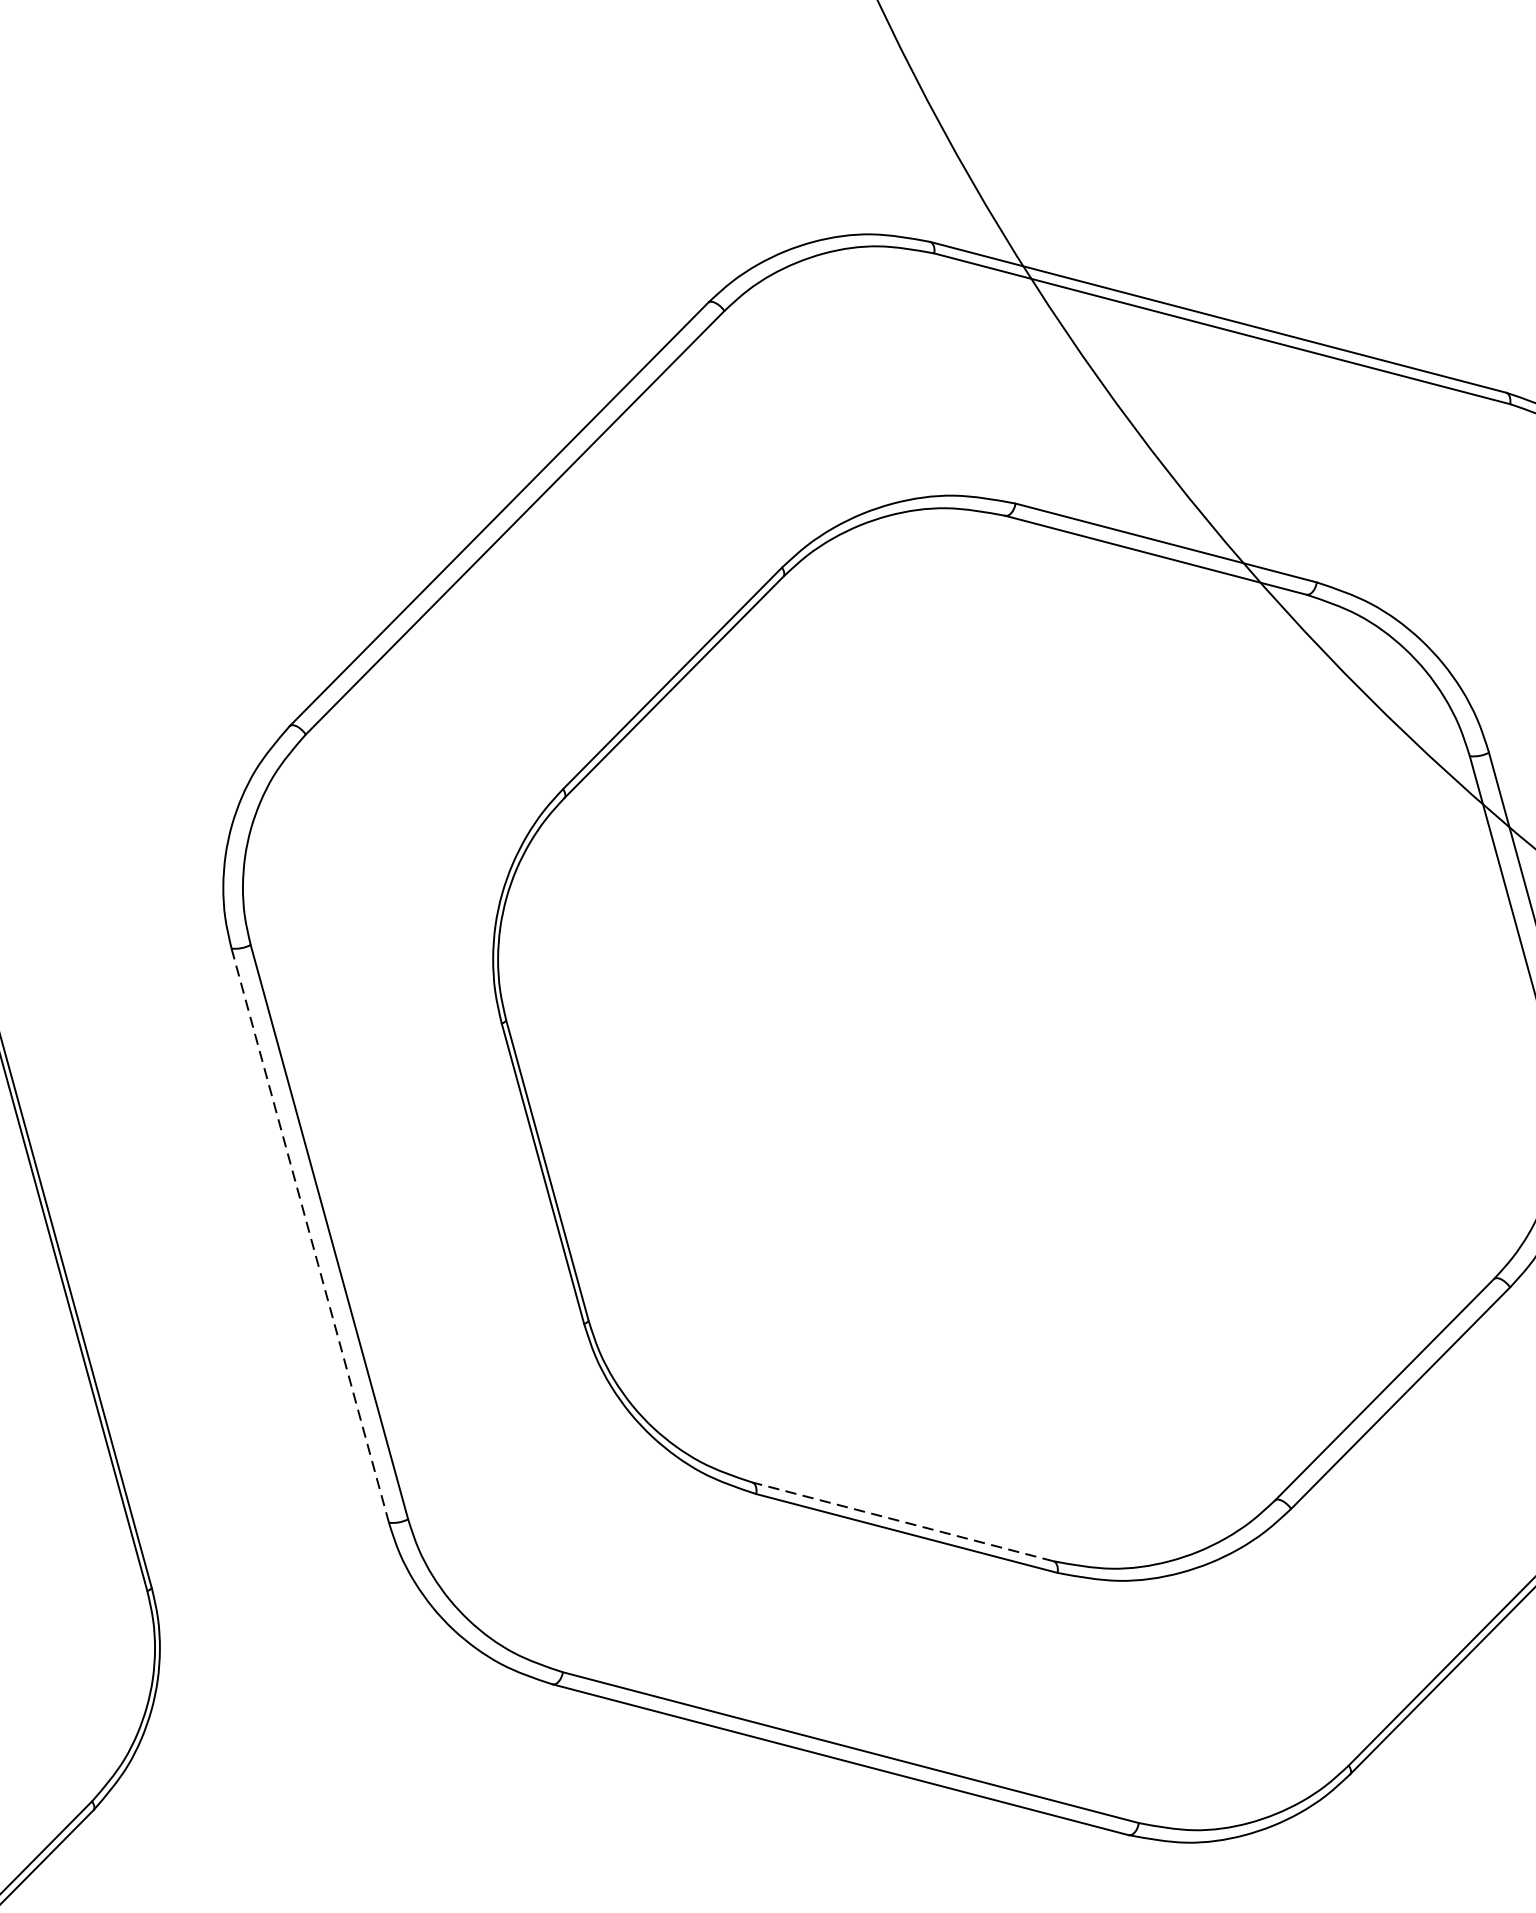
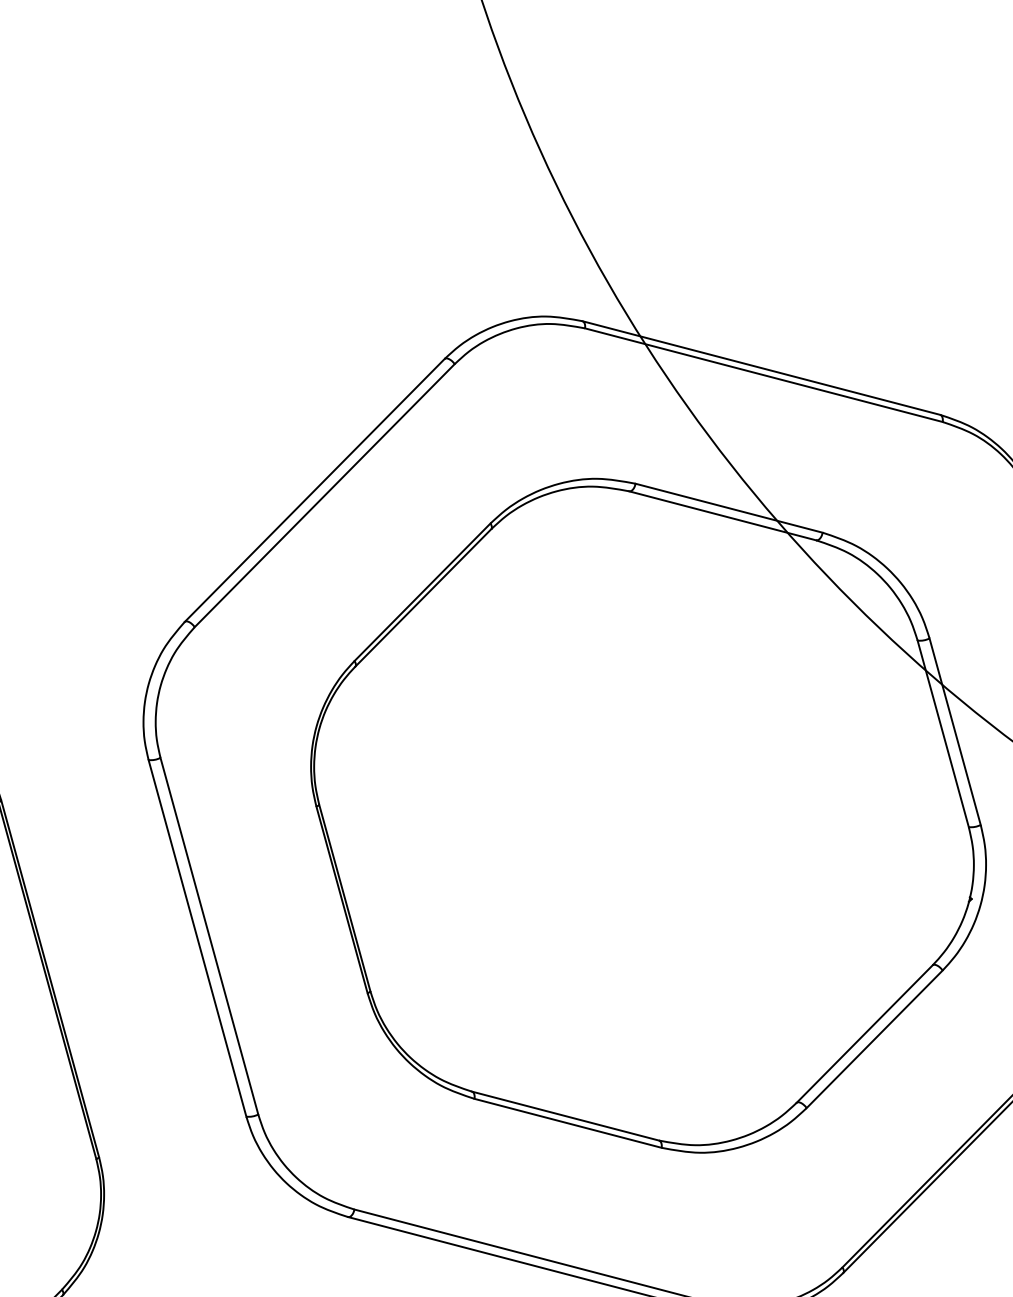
line: (310, 1235) -> (197, 938), dashed -> solid
line: (902, 1522) -> (565, 1116), dashed -> solid

